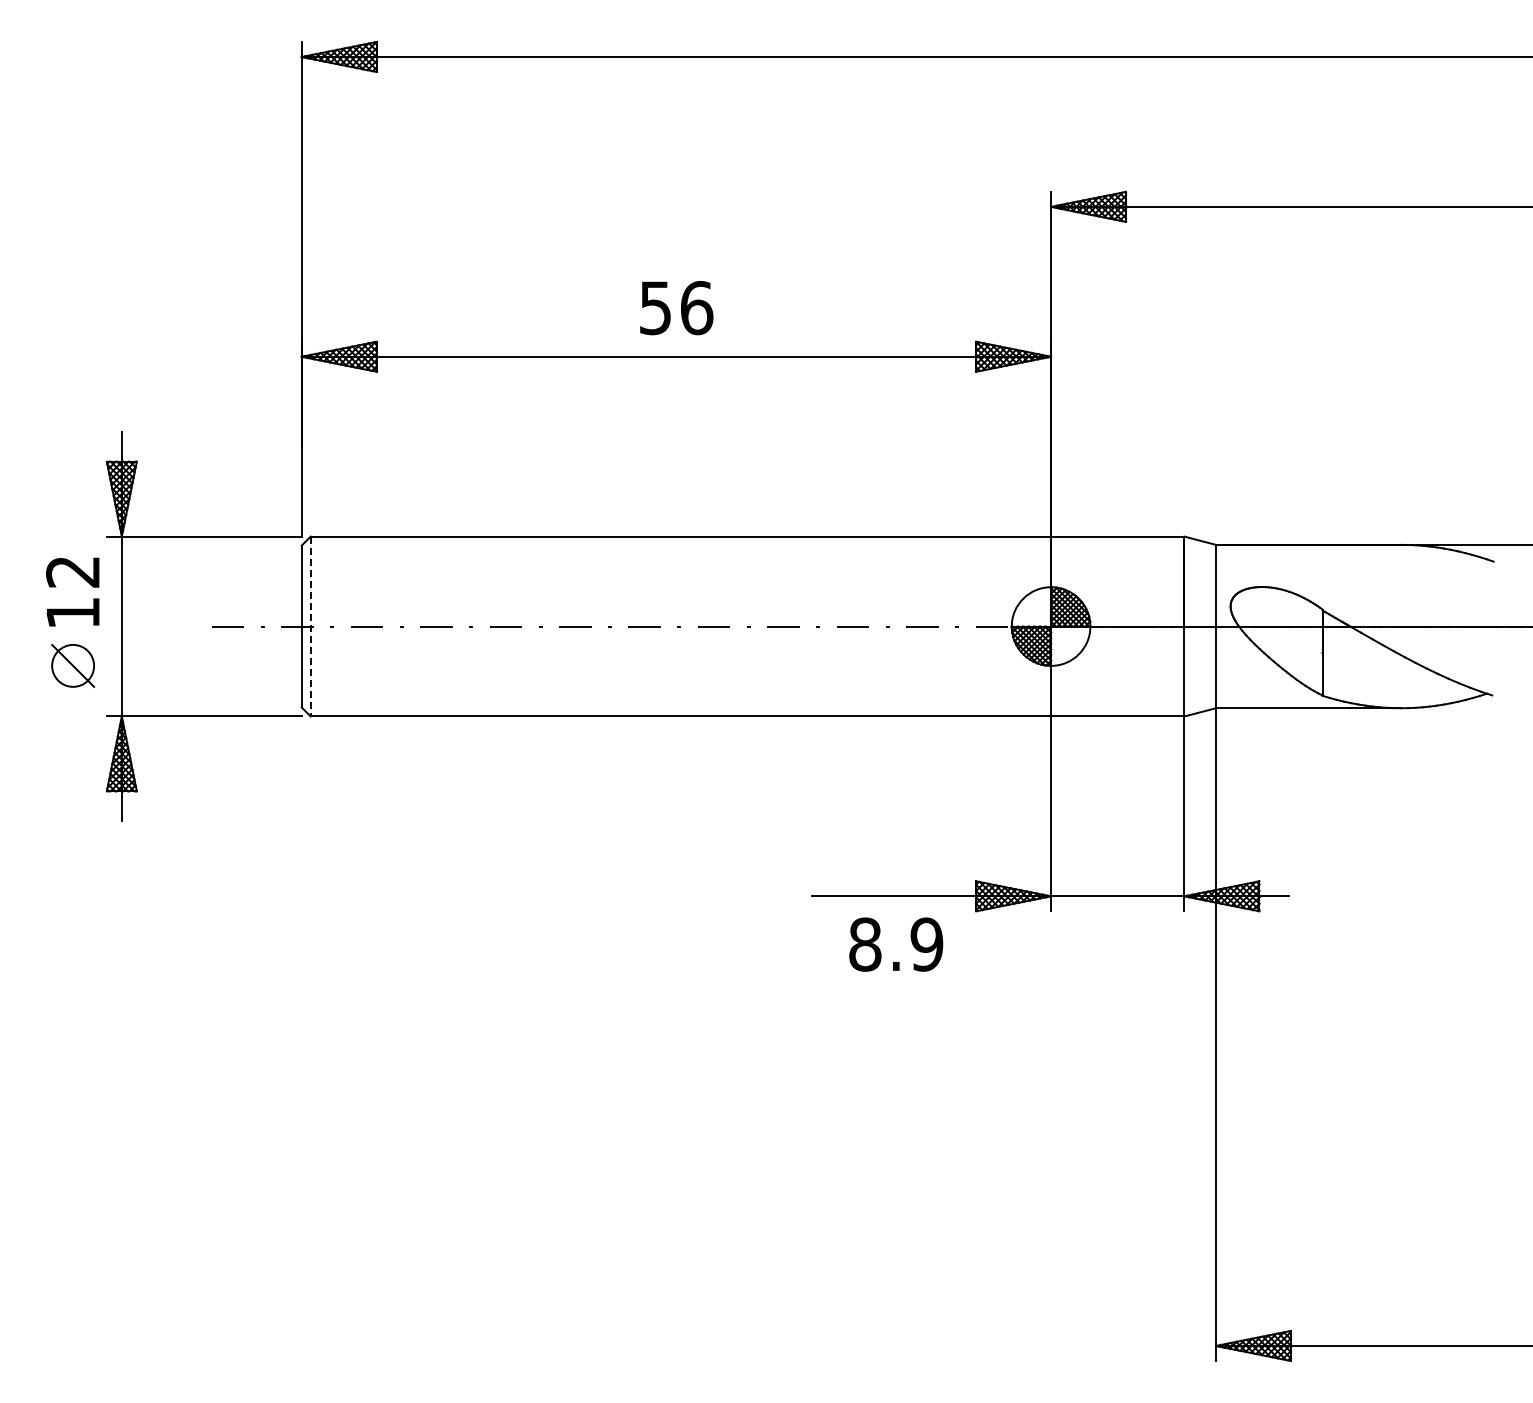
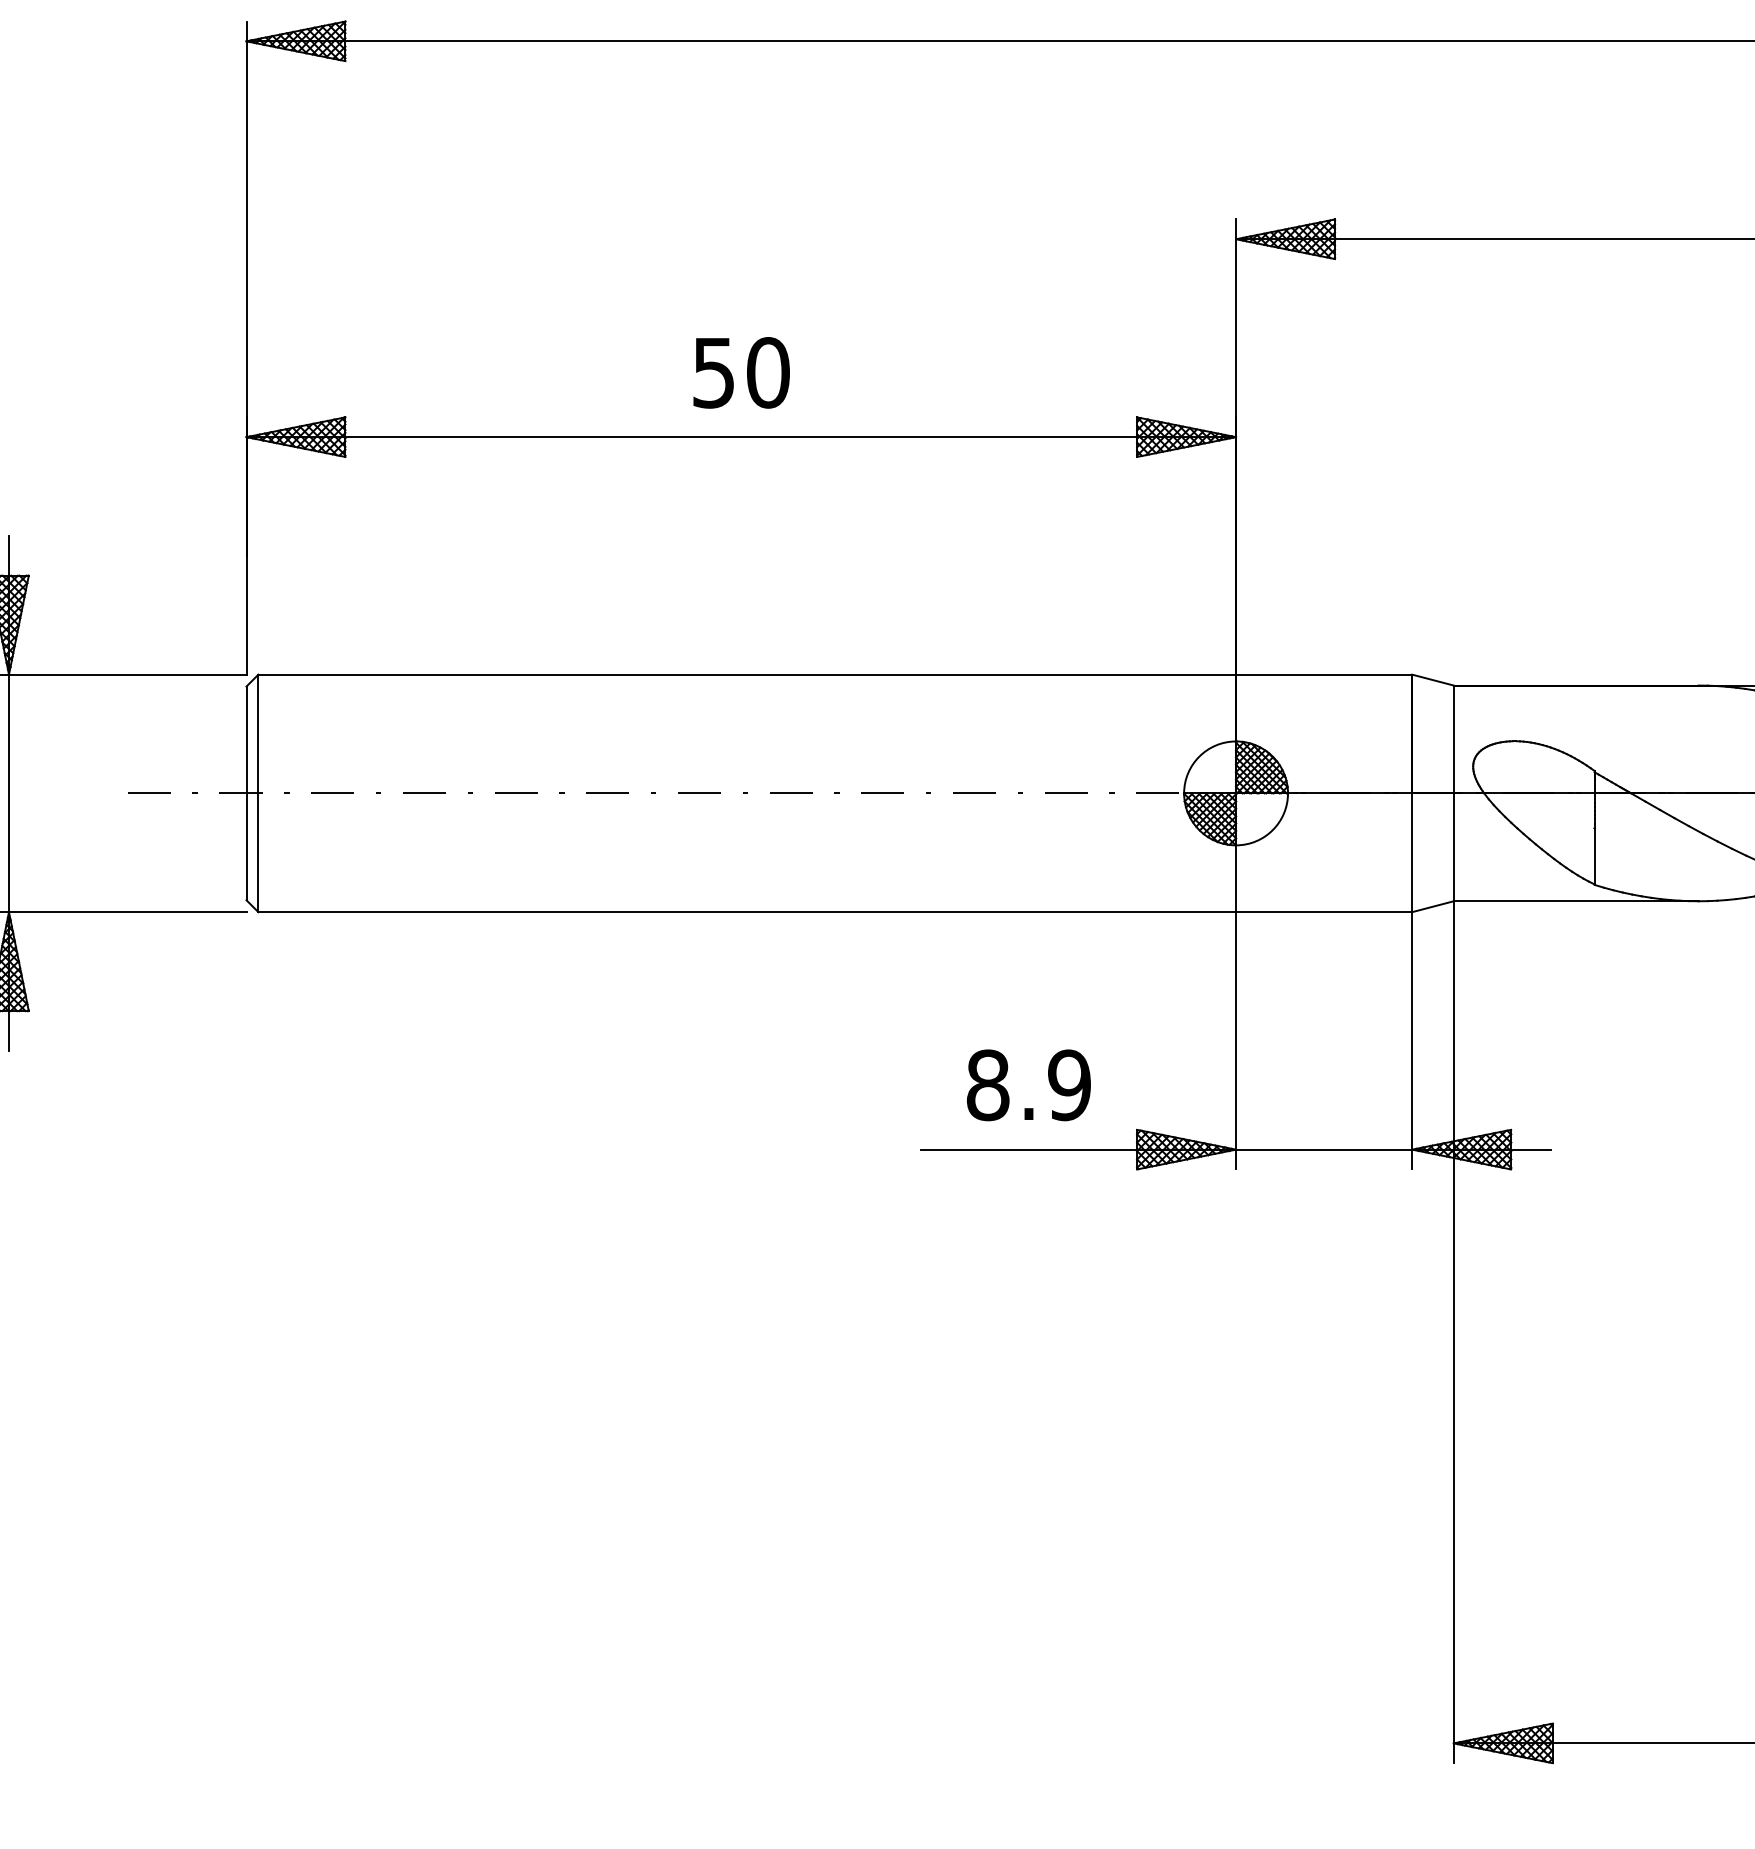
text: (696, 307) -> (767, 372), 56 -> 50
line: (310, 626) -> (258, 793), dashed -> solid
text: (896, 944) -> (1029, 1085), moved

